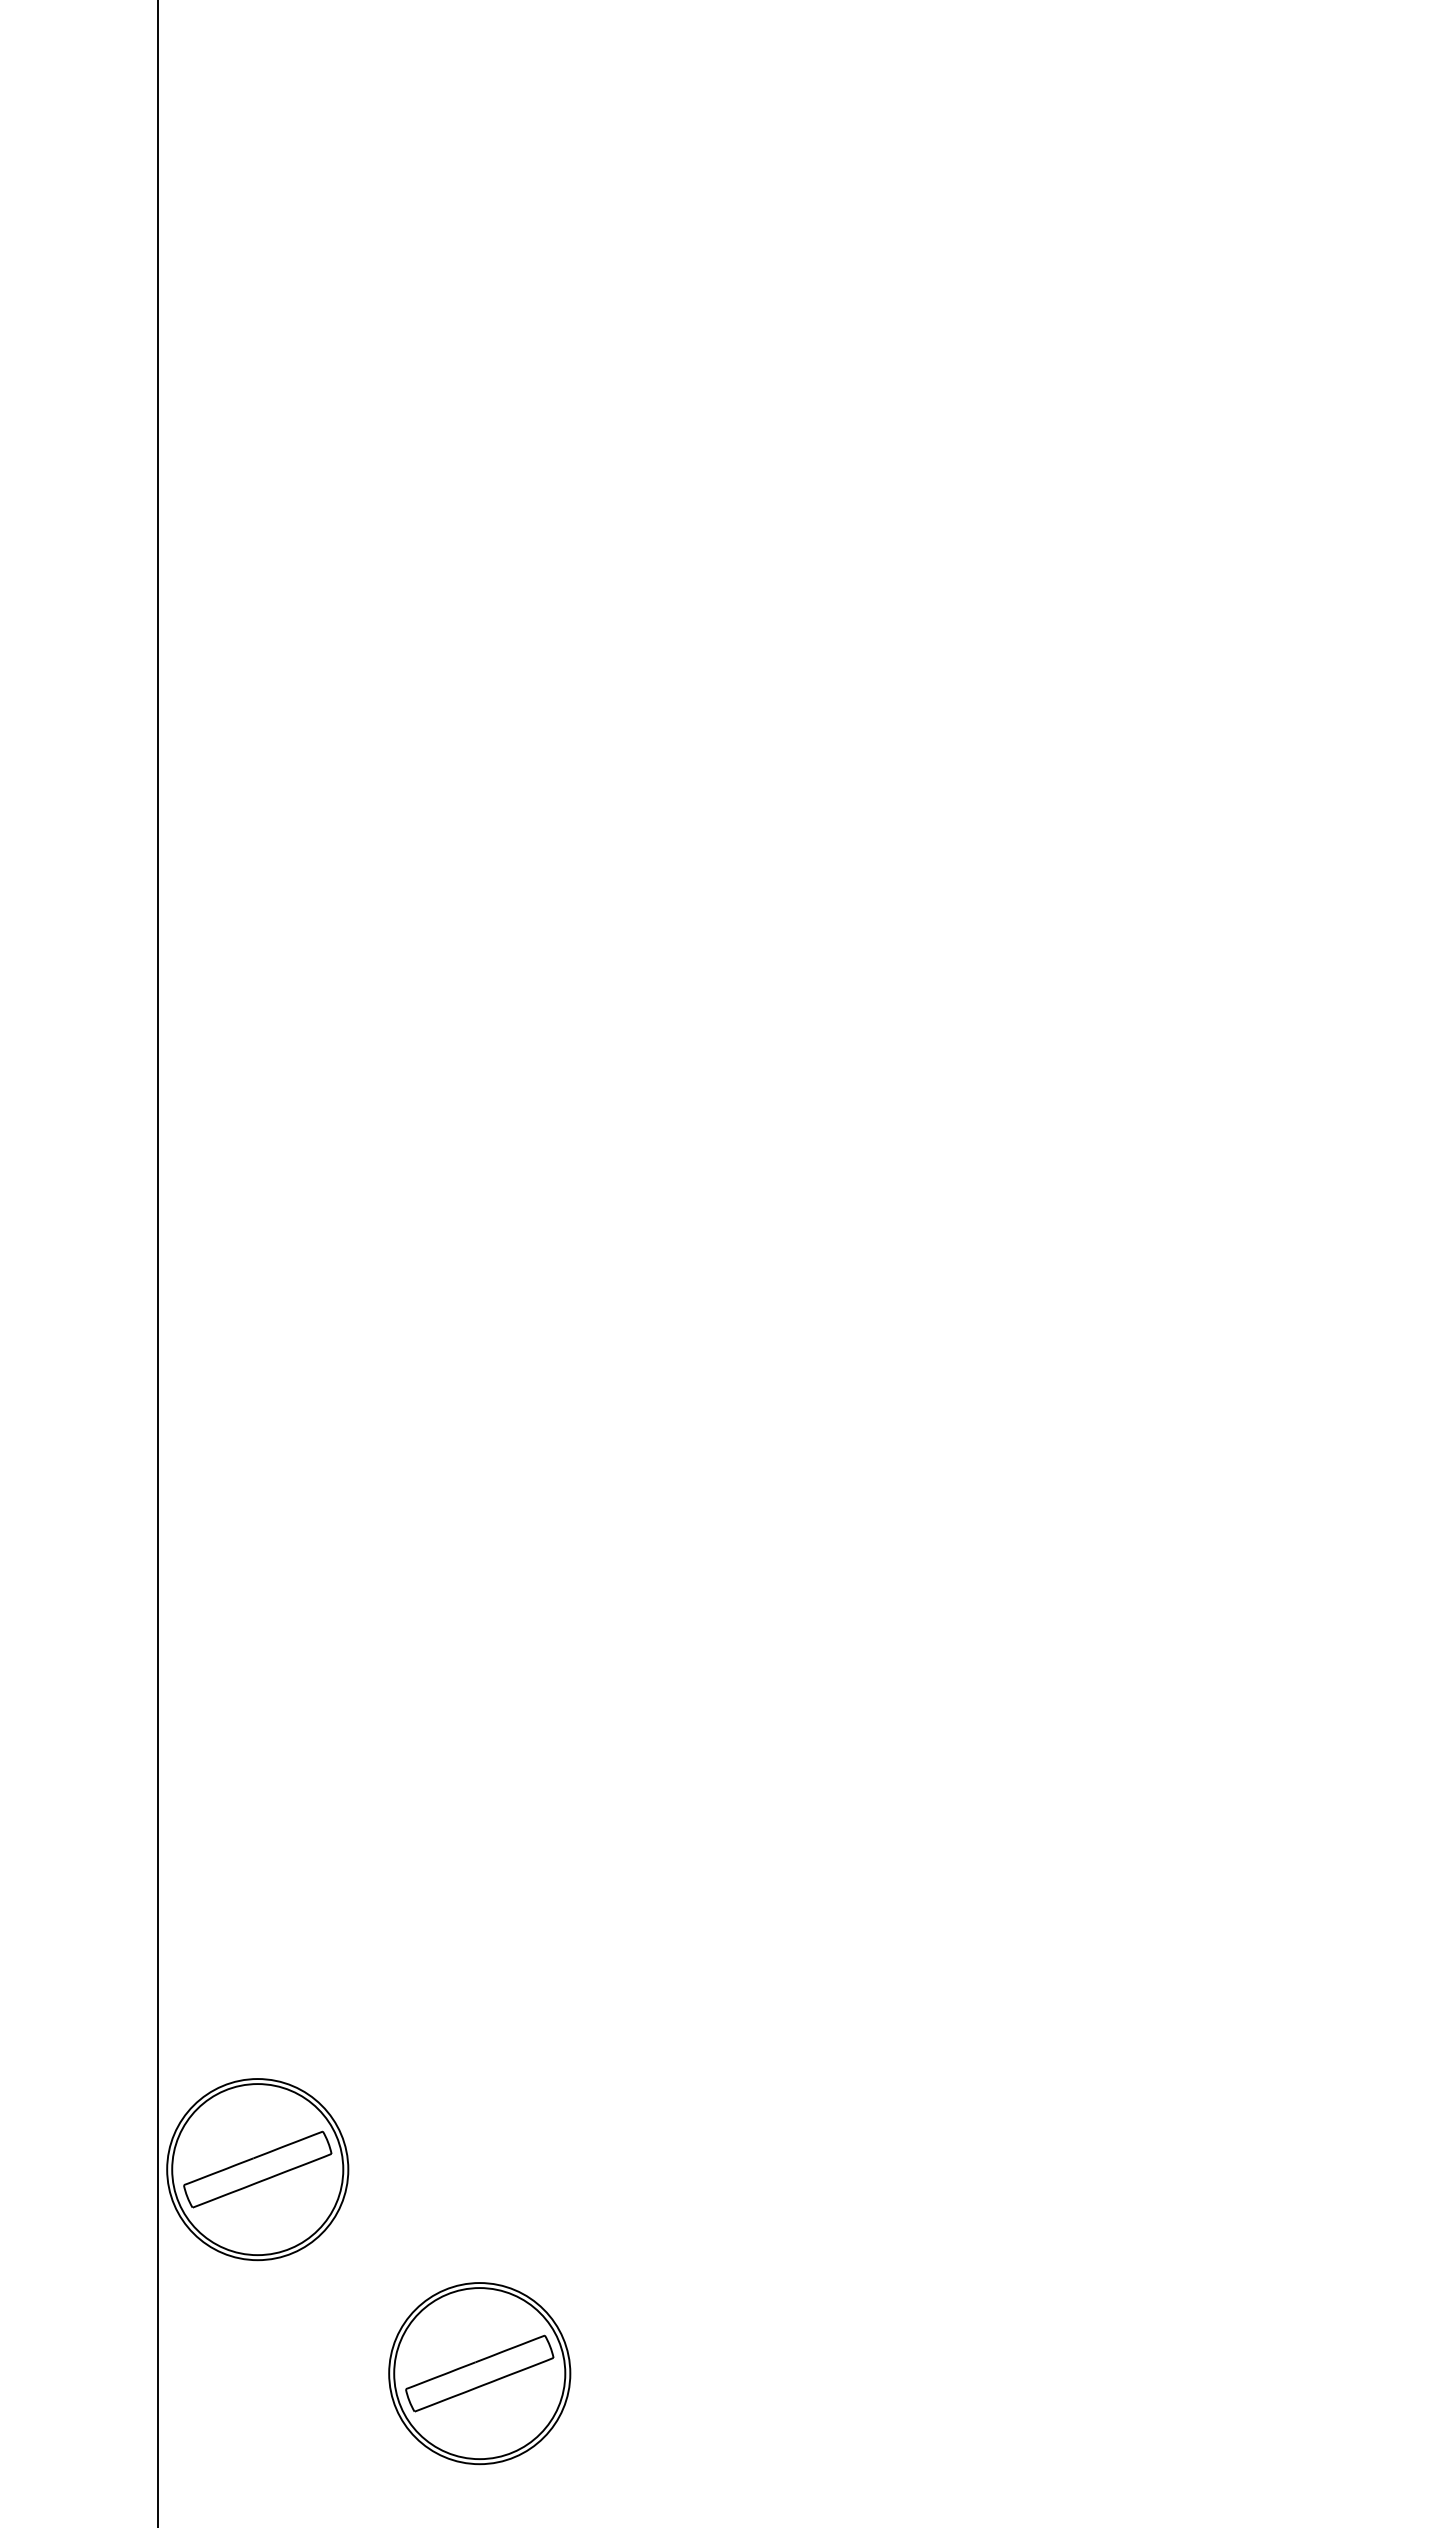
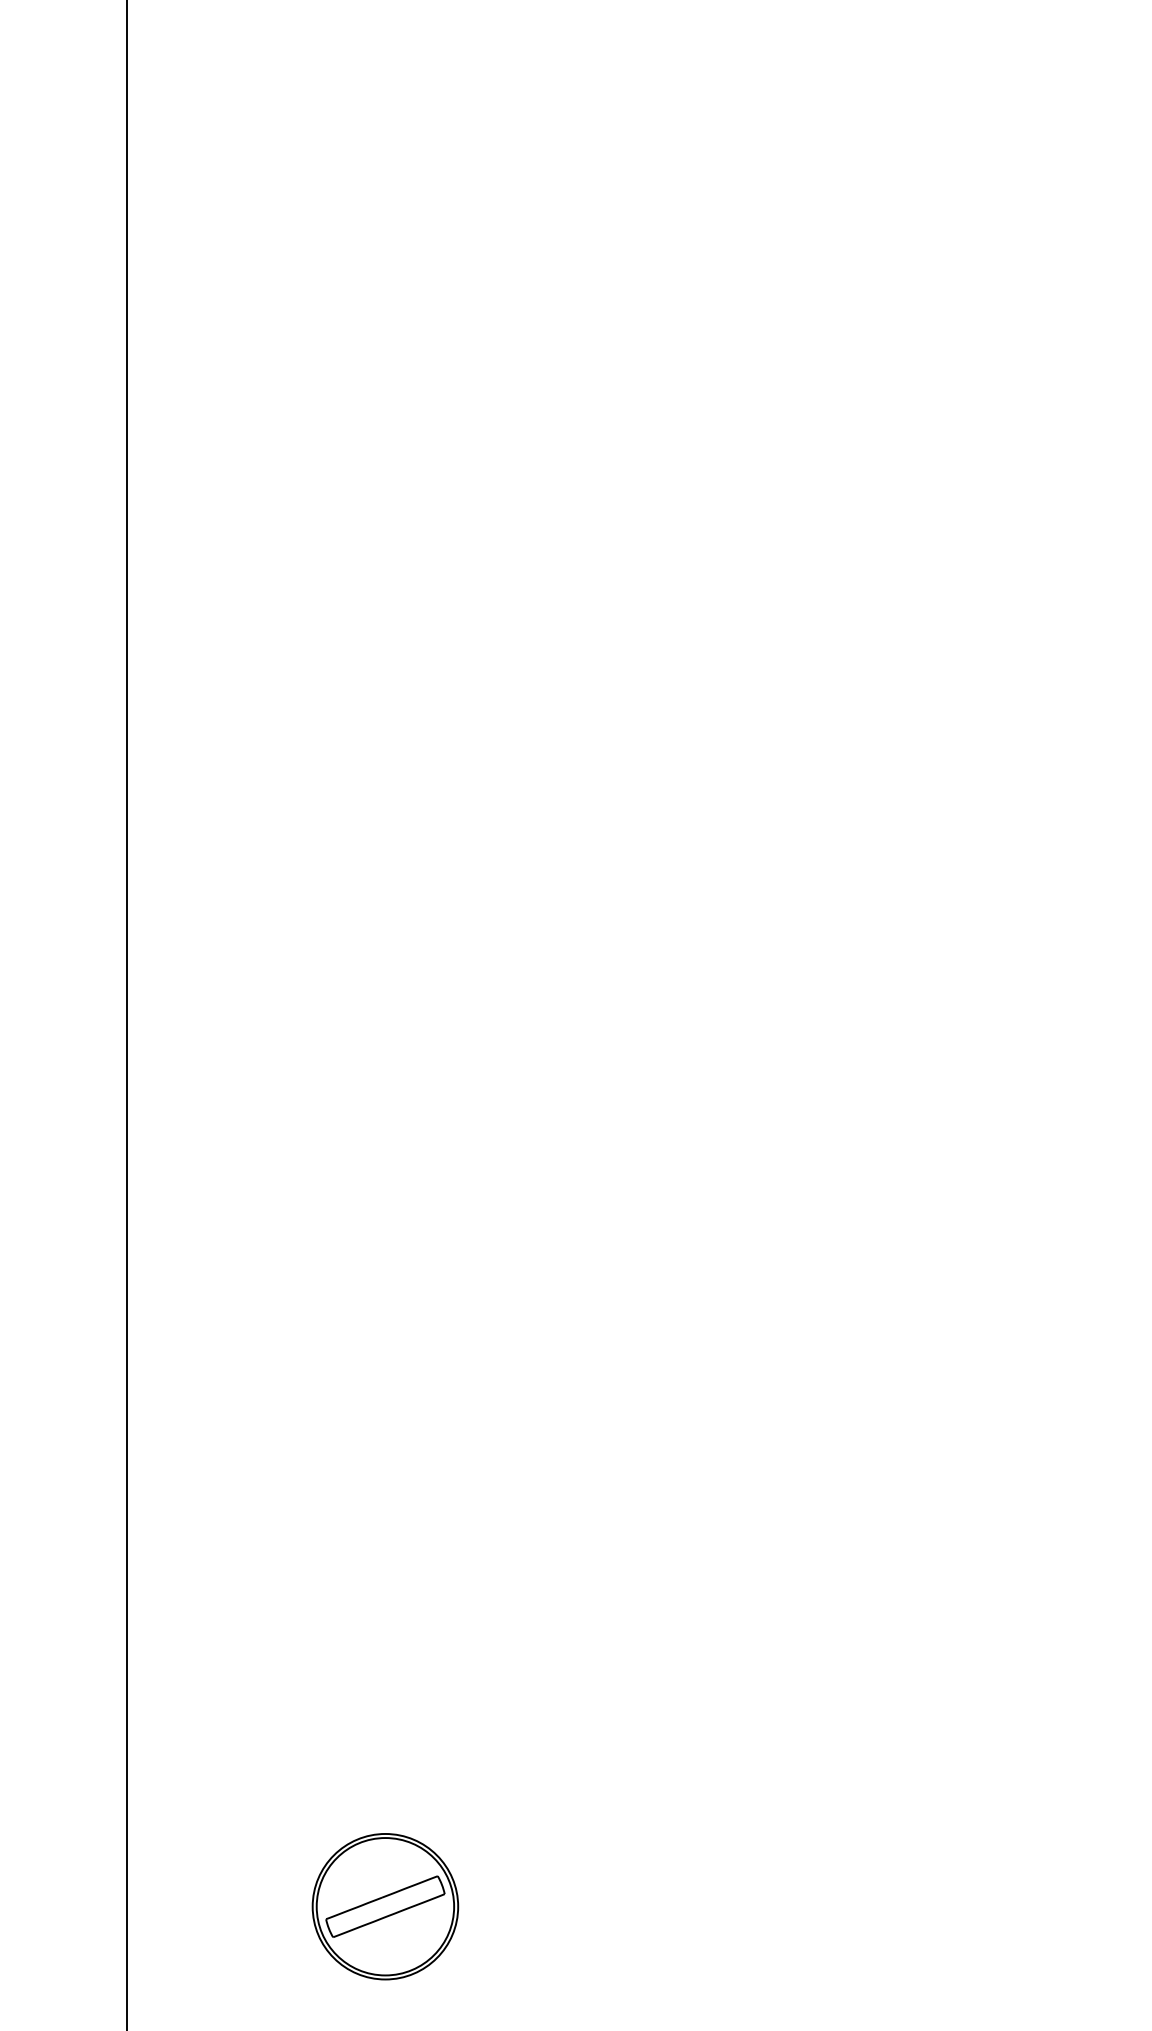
part: (257, 2169) -> (206, 1742), removed

